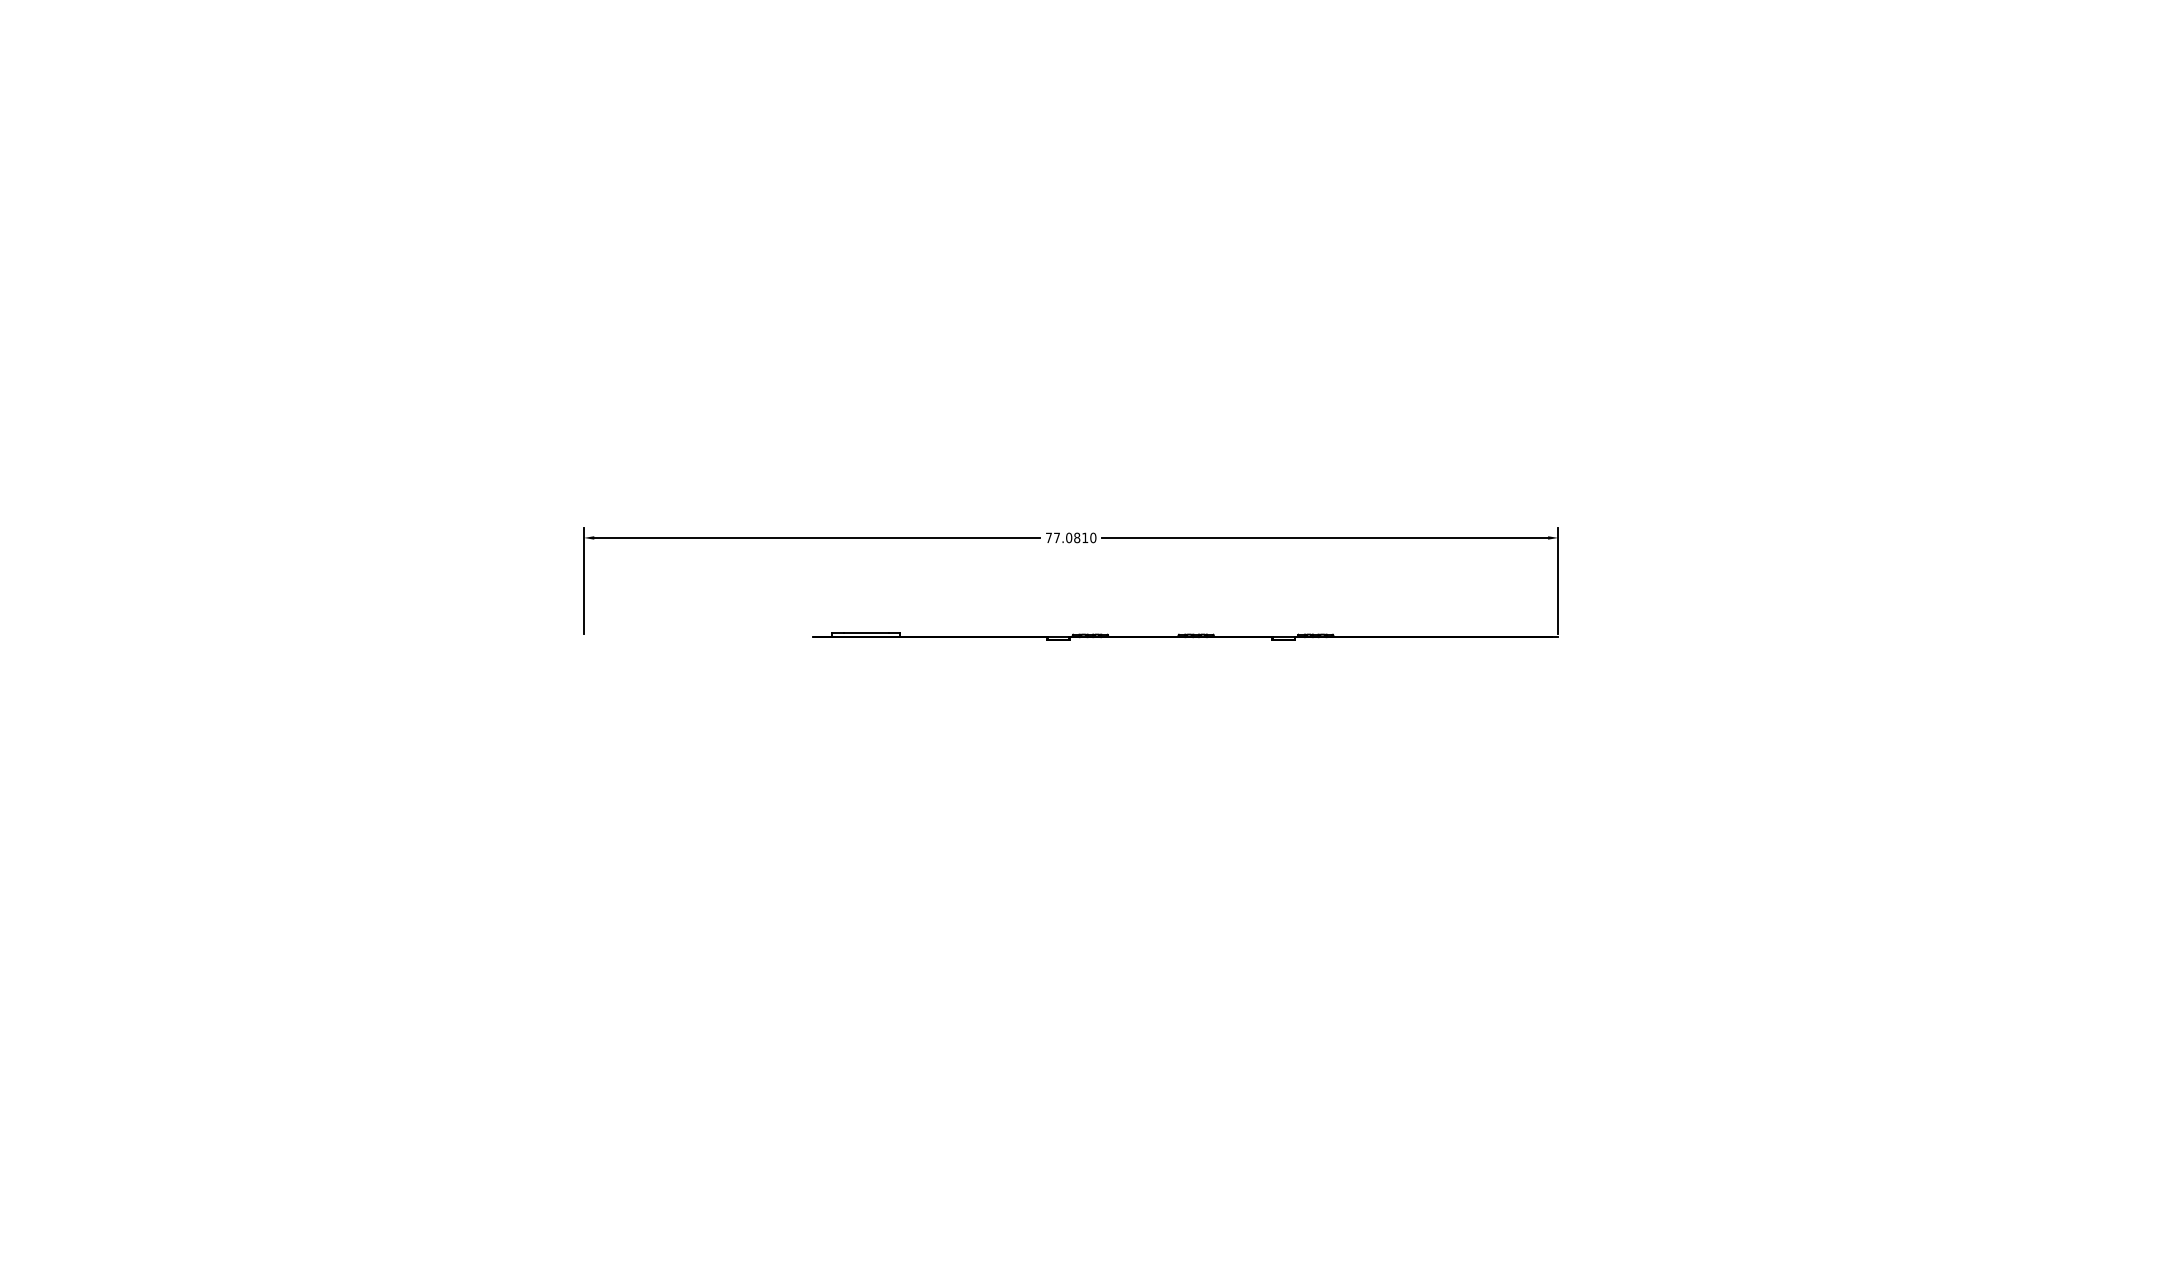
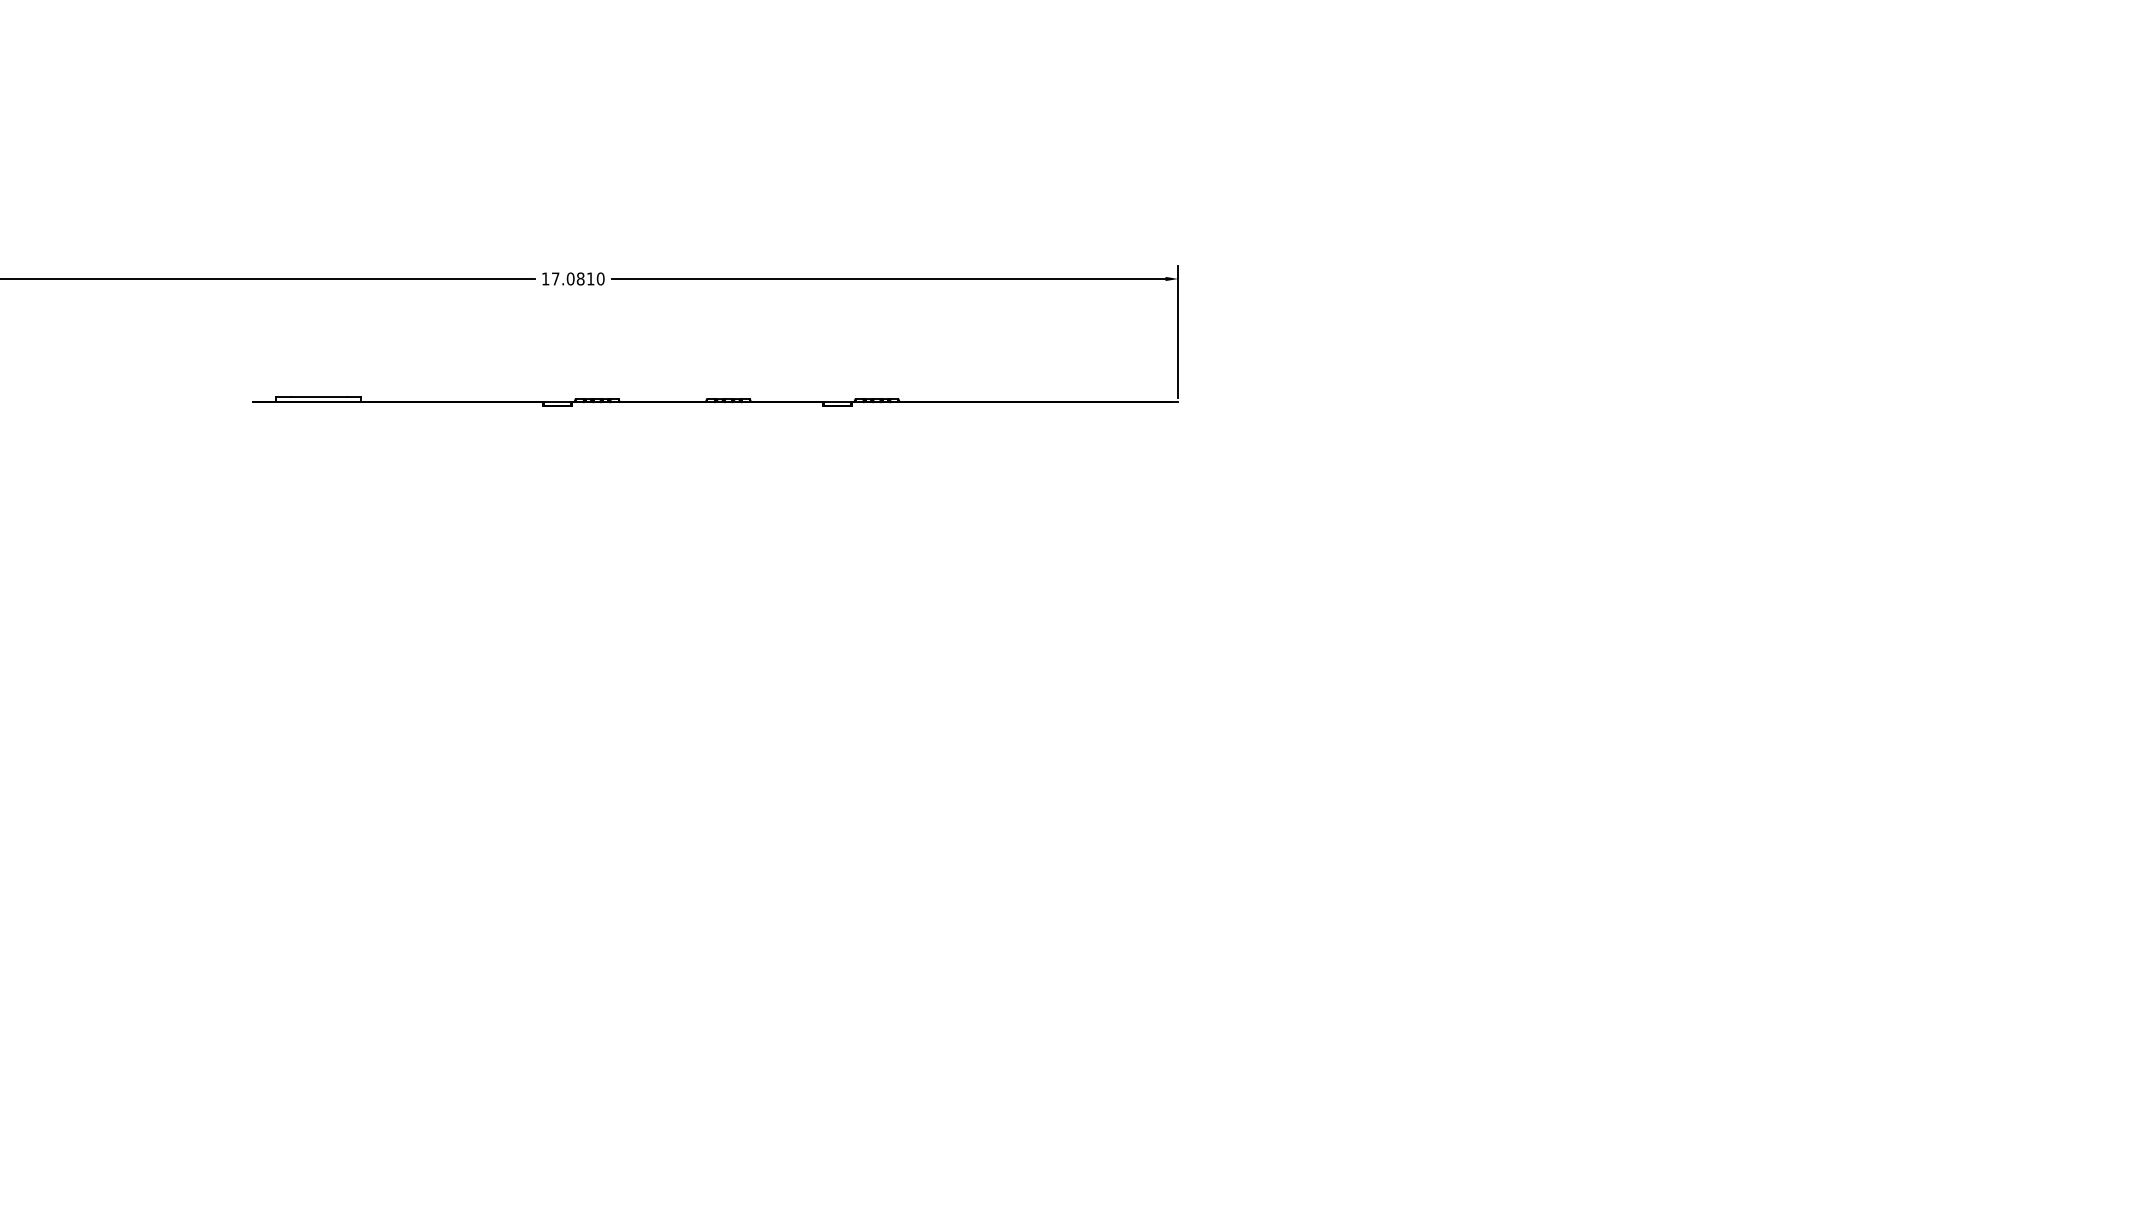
text: (1048, 537) -> (545, 278), 77.0810 -> 17.0810

